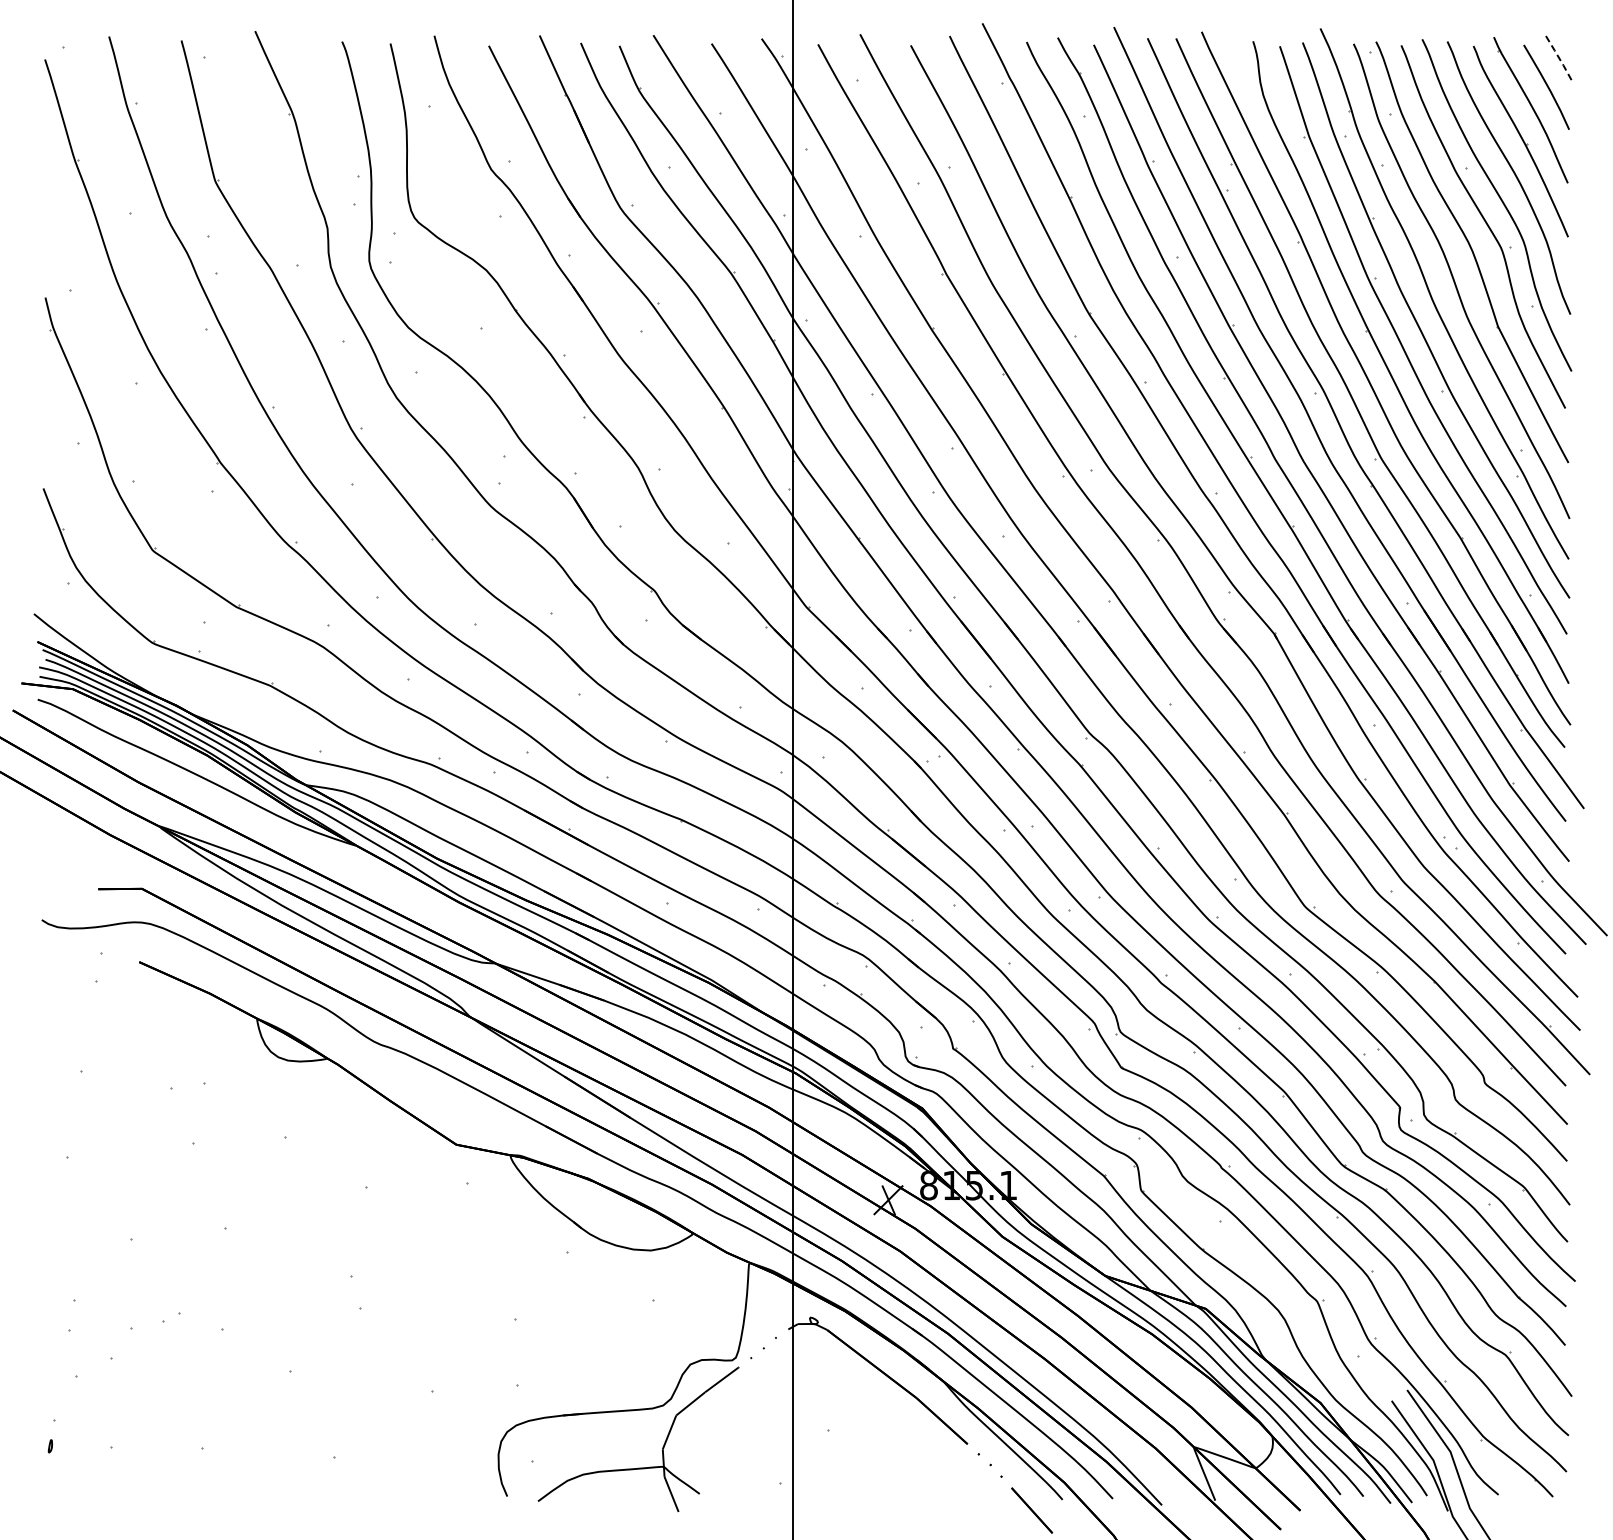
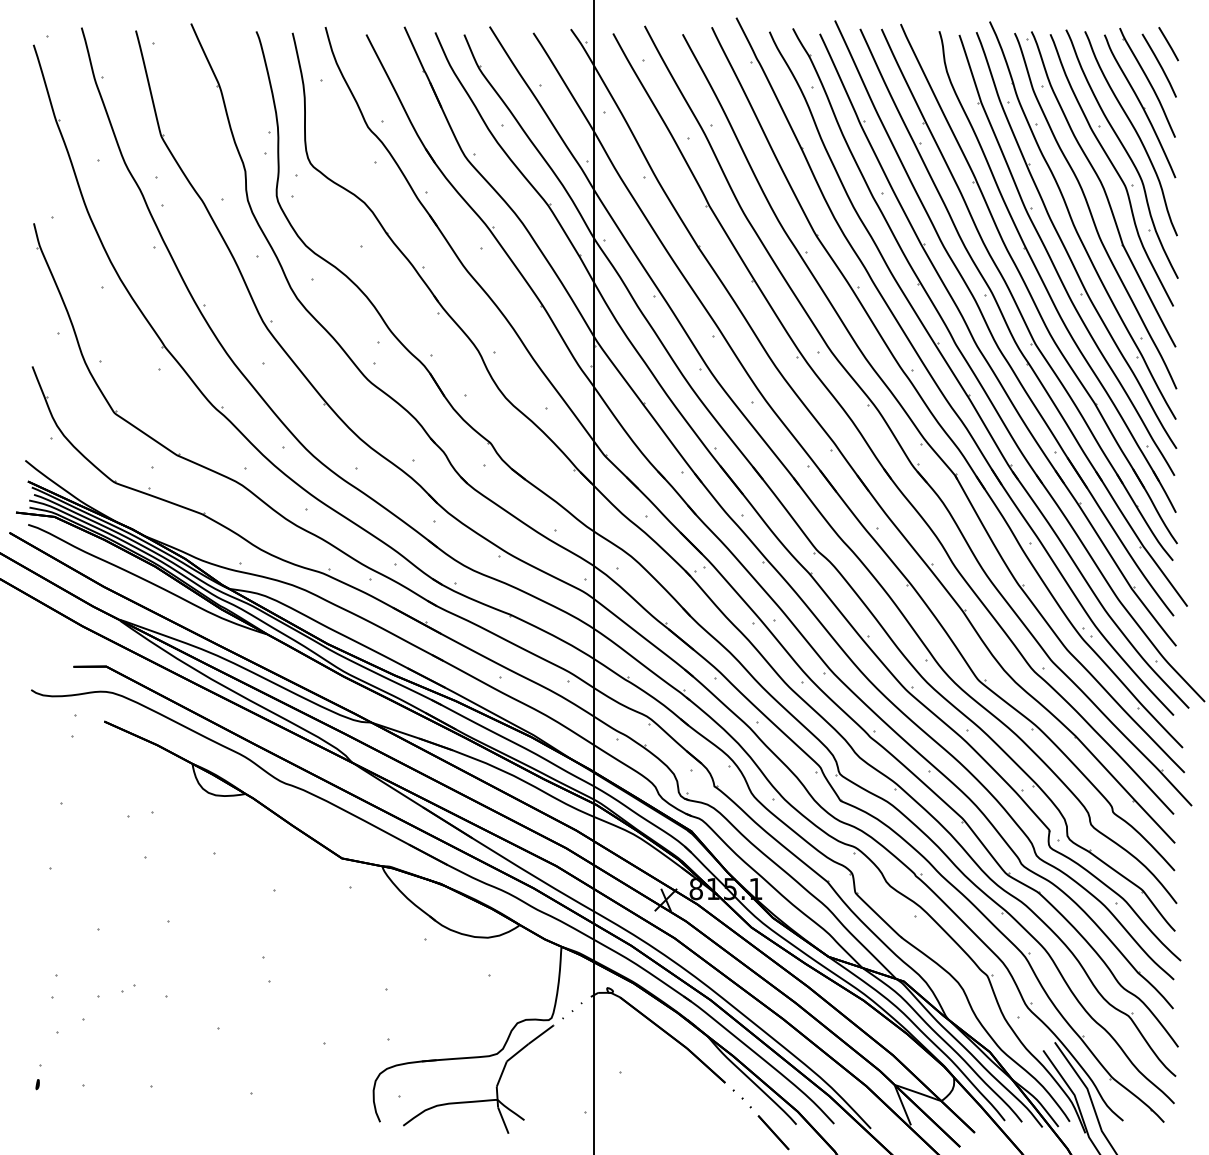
line: (1559, 58) -> (1169, 44), dashed -> solid

